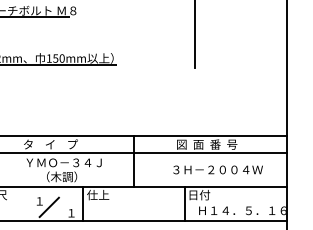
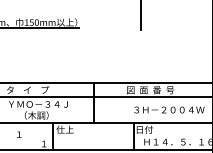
text: (217, 169) -> (168, 109), moved
line: (48, 207) -> (26, 139), removed

